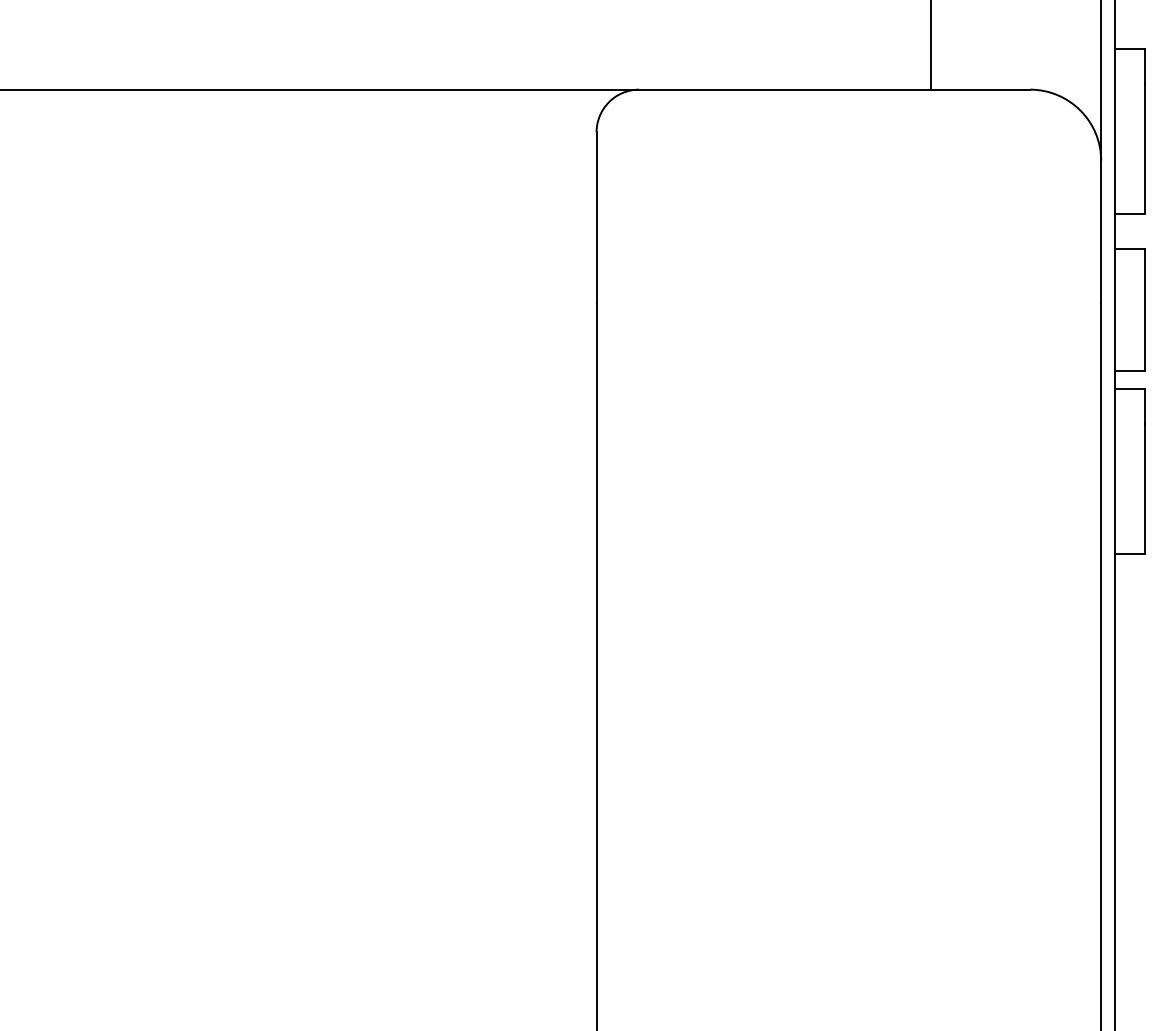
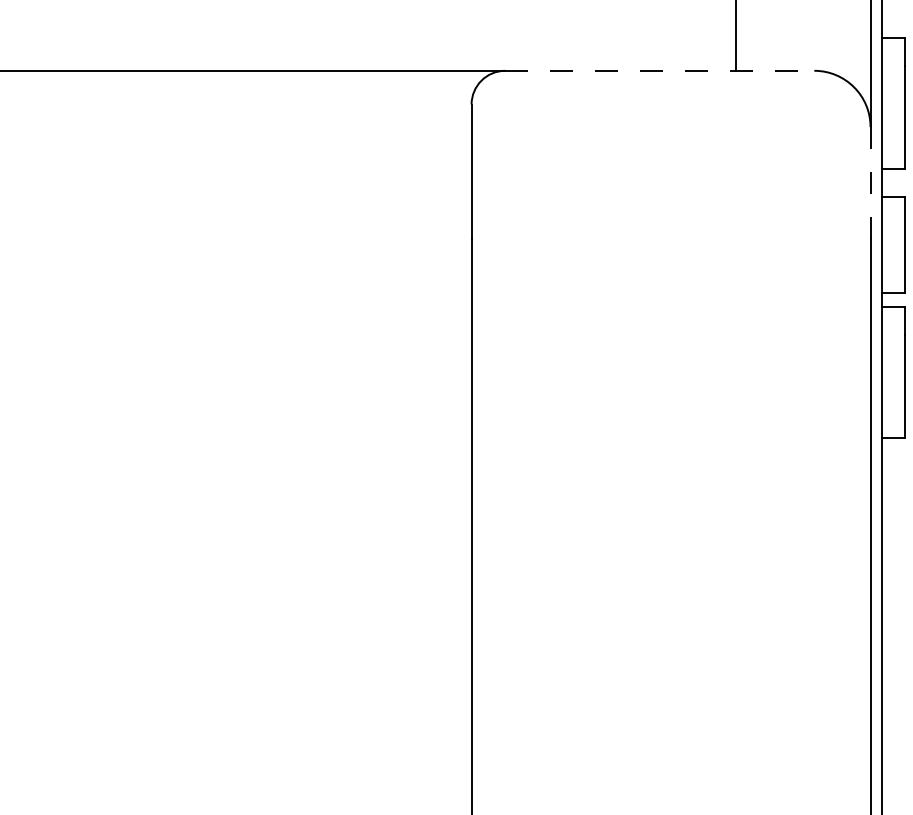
line: (834, 89) -> (659, 70), solid -> dashed
line: (1101, 232) -> (870, 183), solid -> dashed

